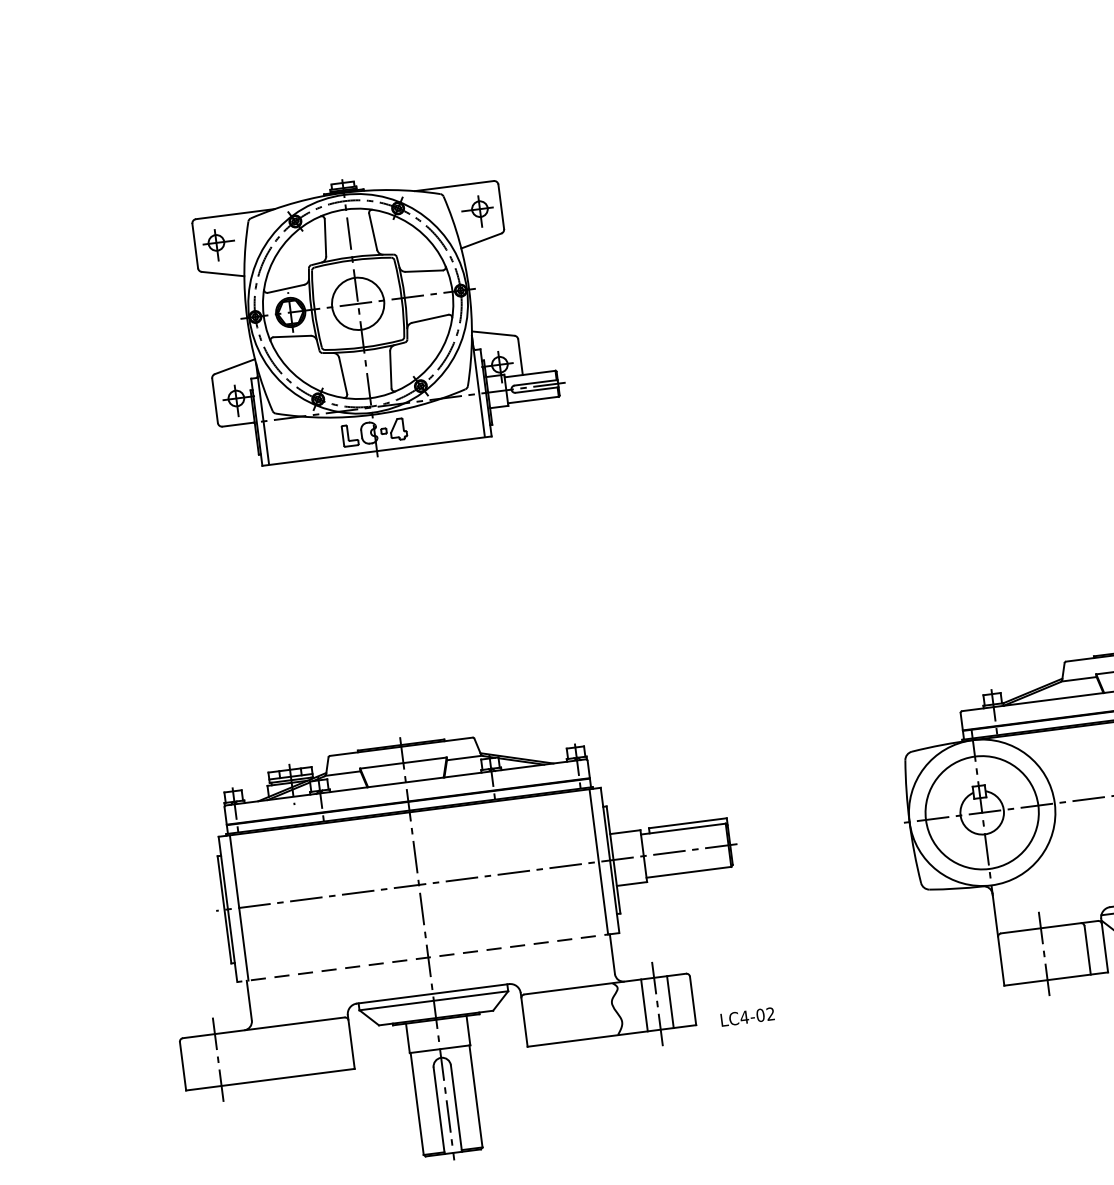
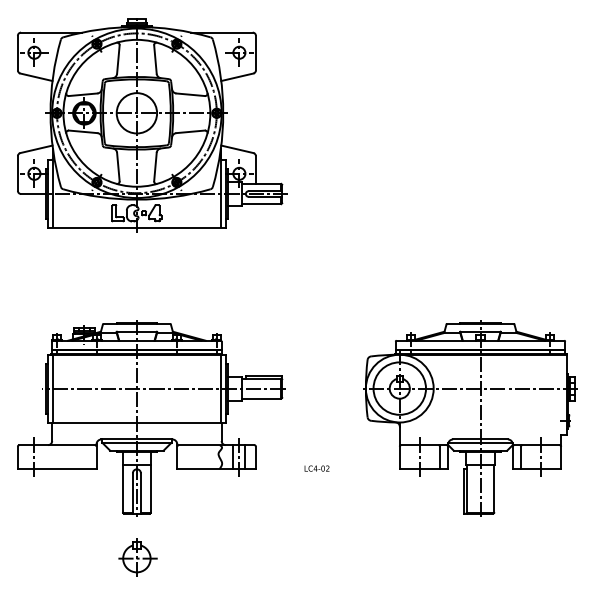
part: (380, 316) -> (152, 125), size x1.67
line: (427, 957) -> (136, 422), dashed -> solid
text: (746, 1016) -> (316, 468), moved

